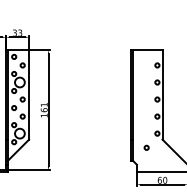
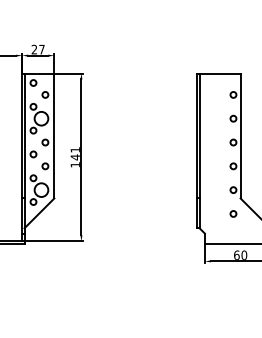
text: (17, 32) -> (37, 49), 33 -> 27
text: (43, 110) -> (74, 157), 161 -> 141
circle: (146, 147) -> (233, 213), moved

